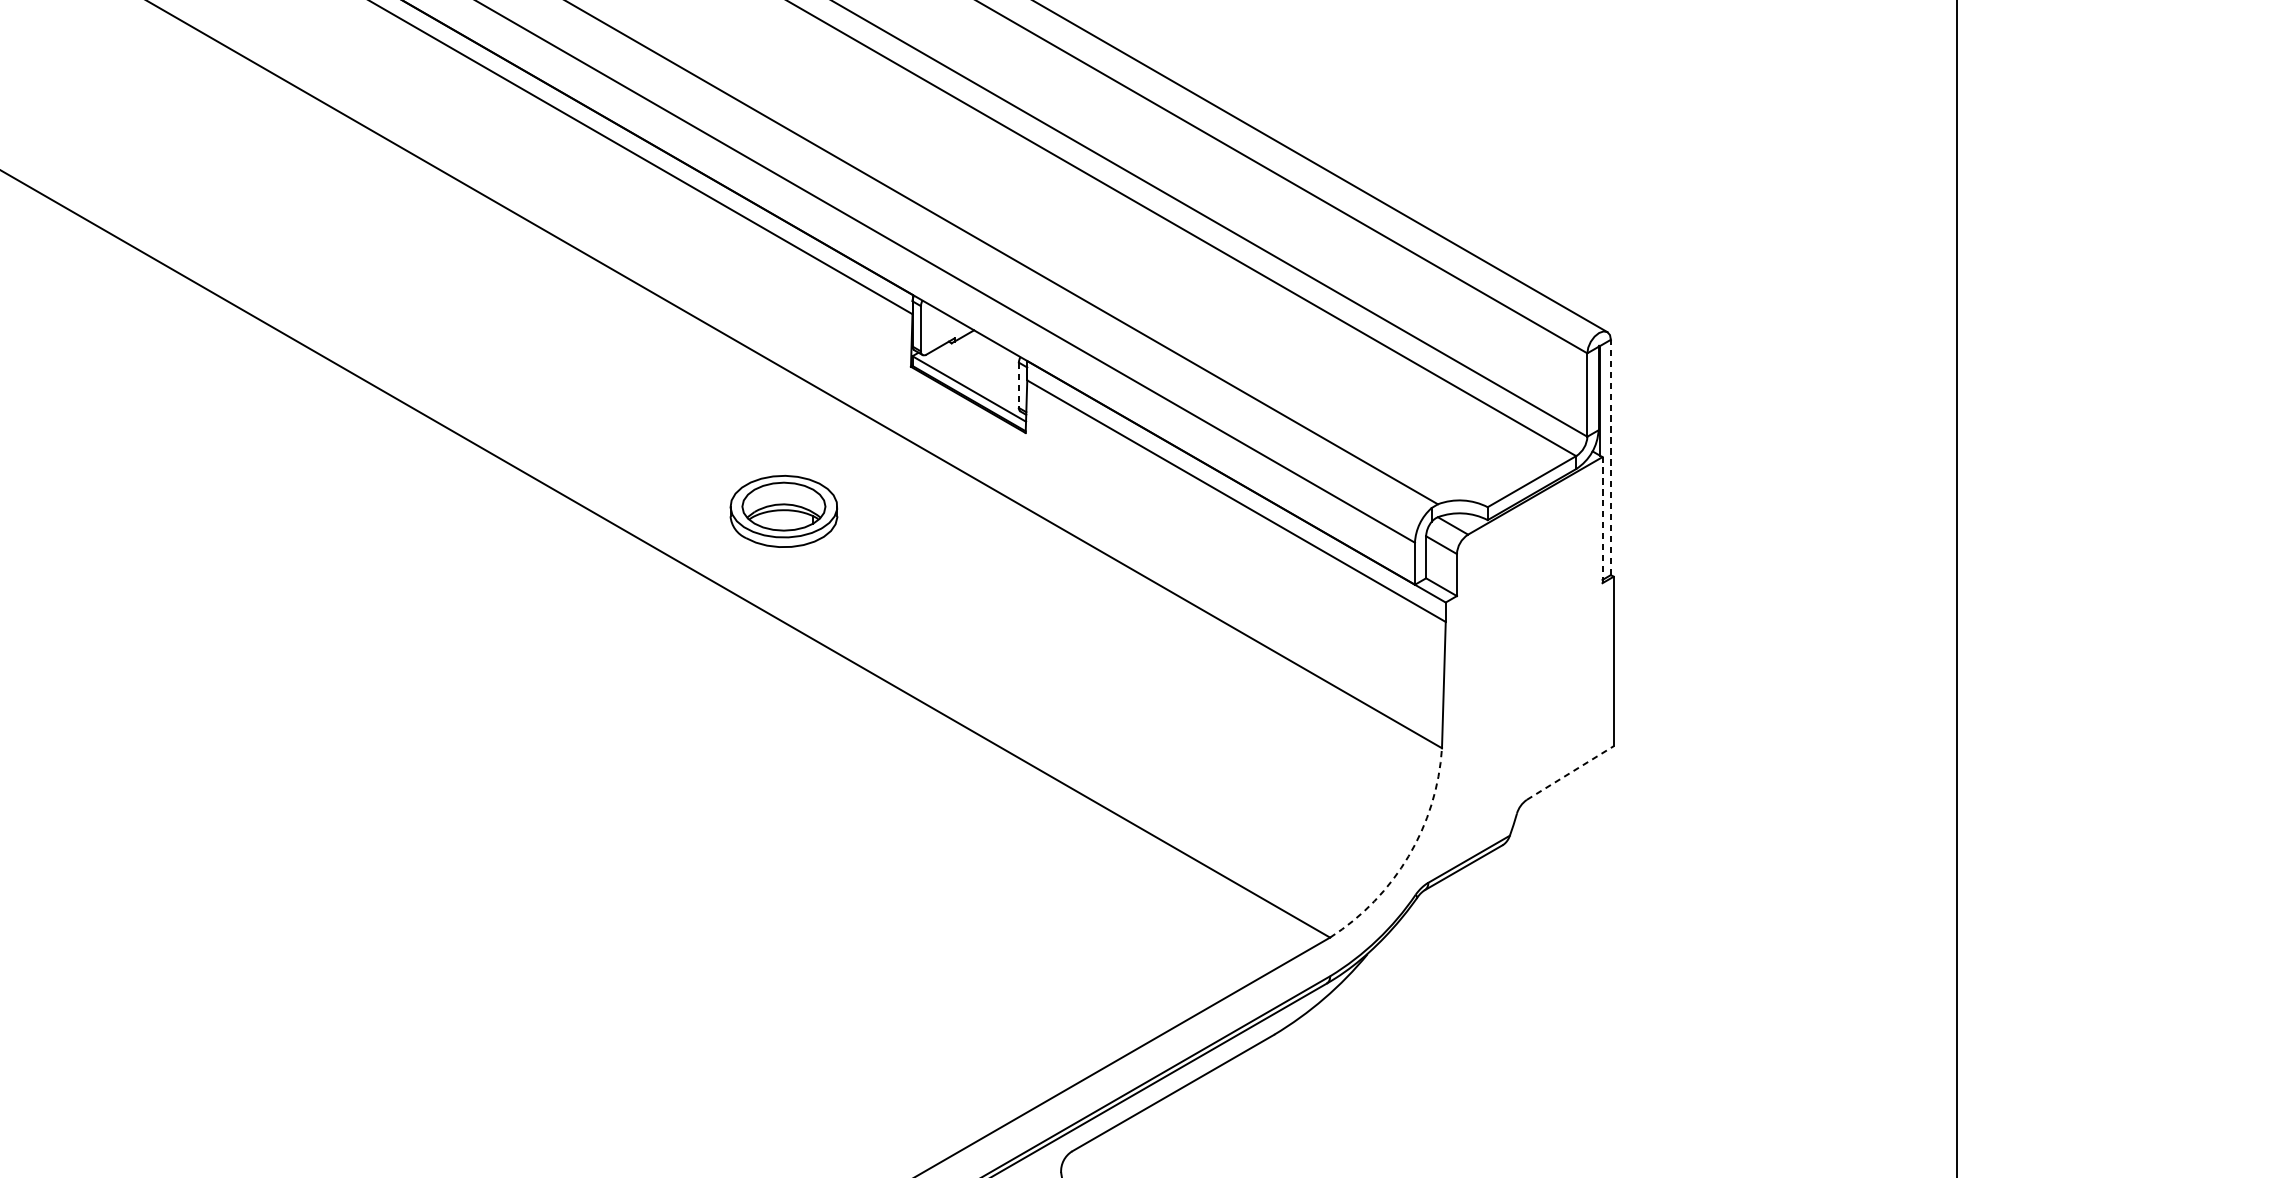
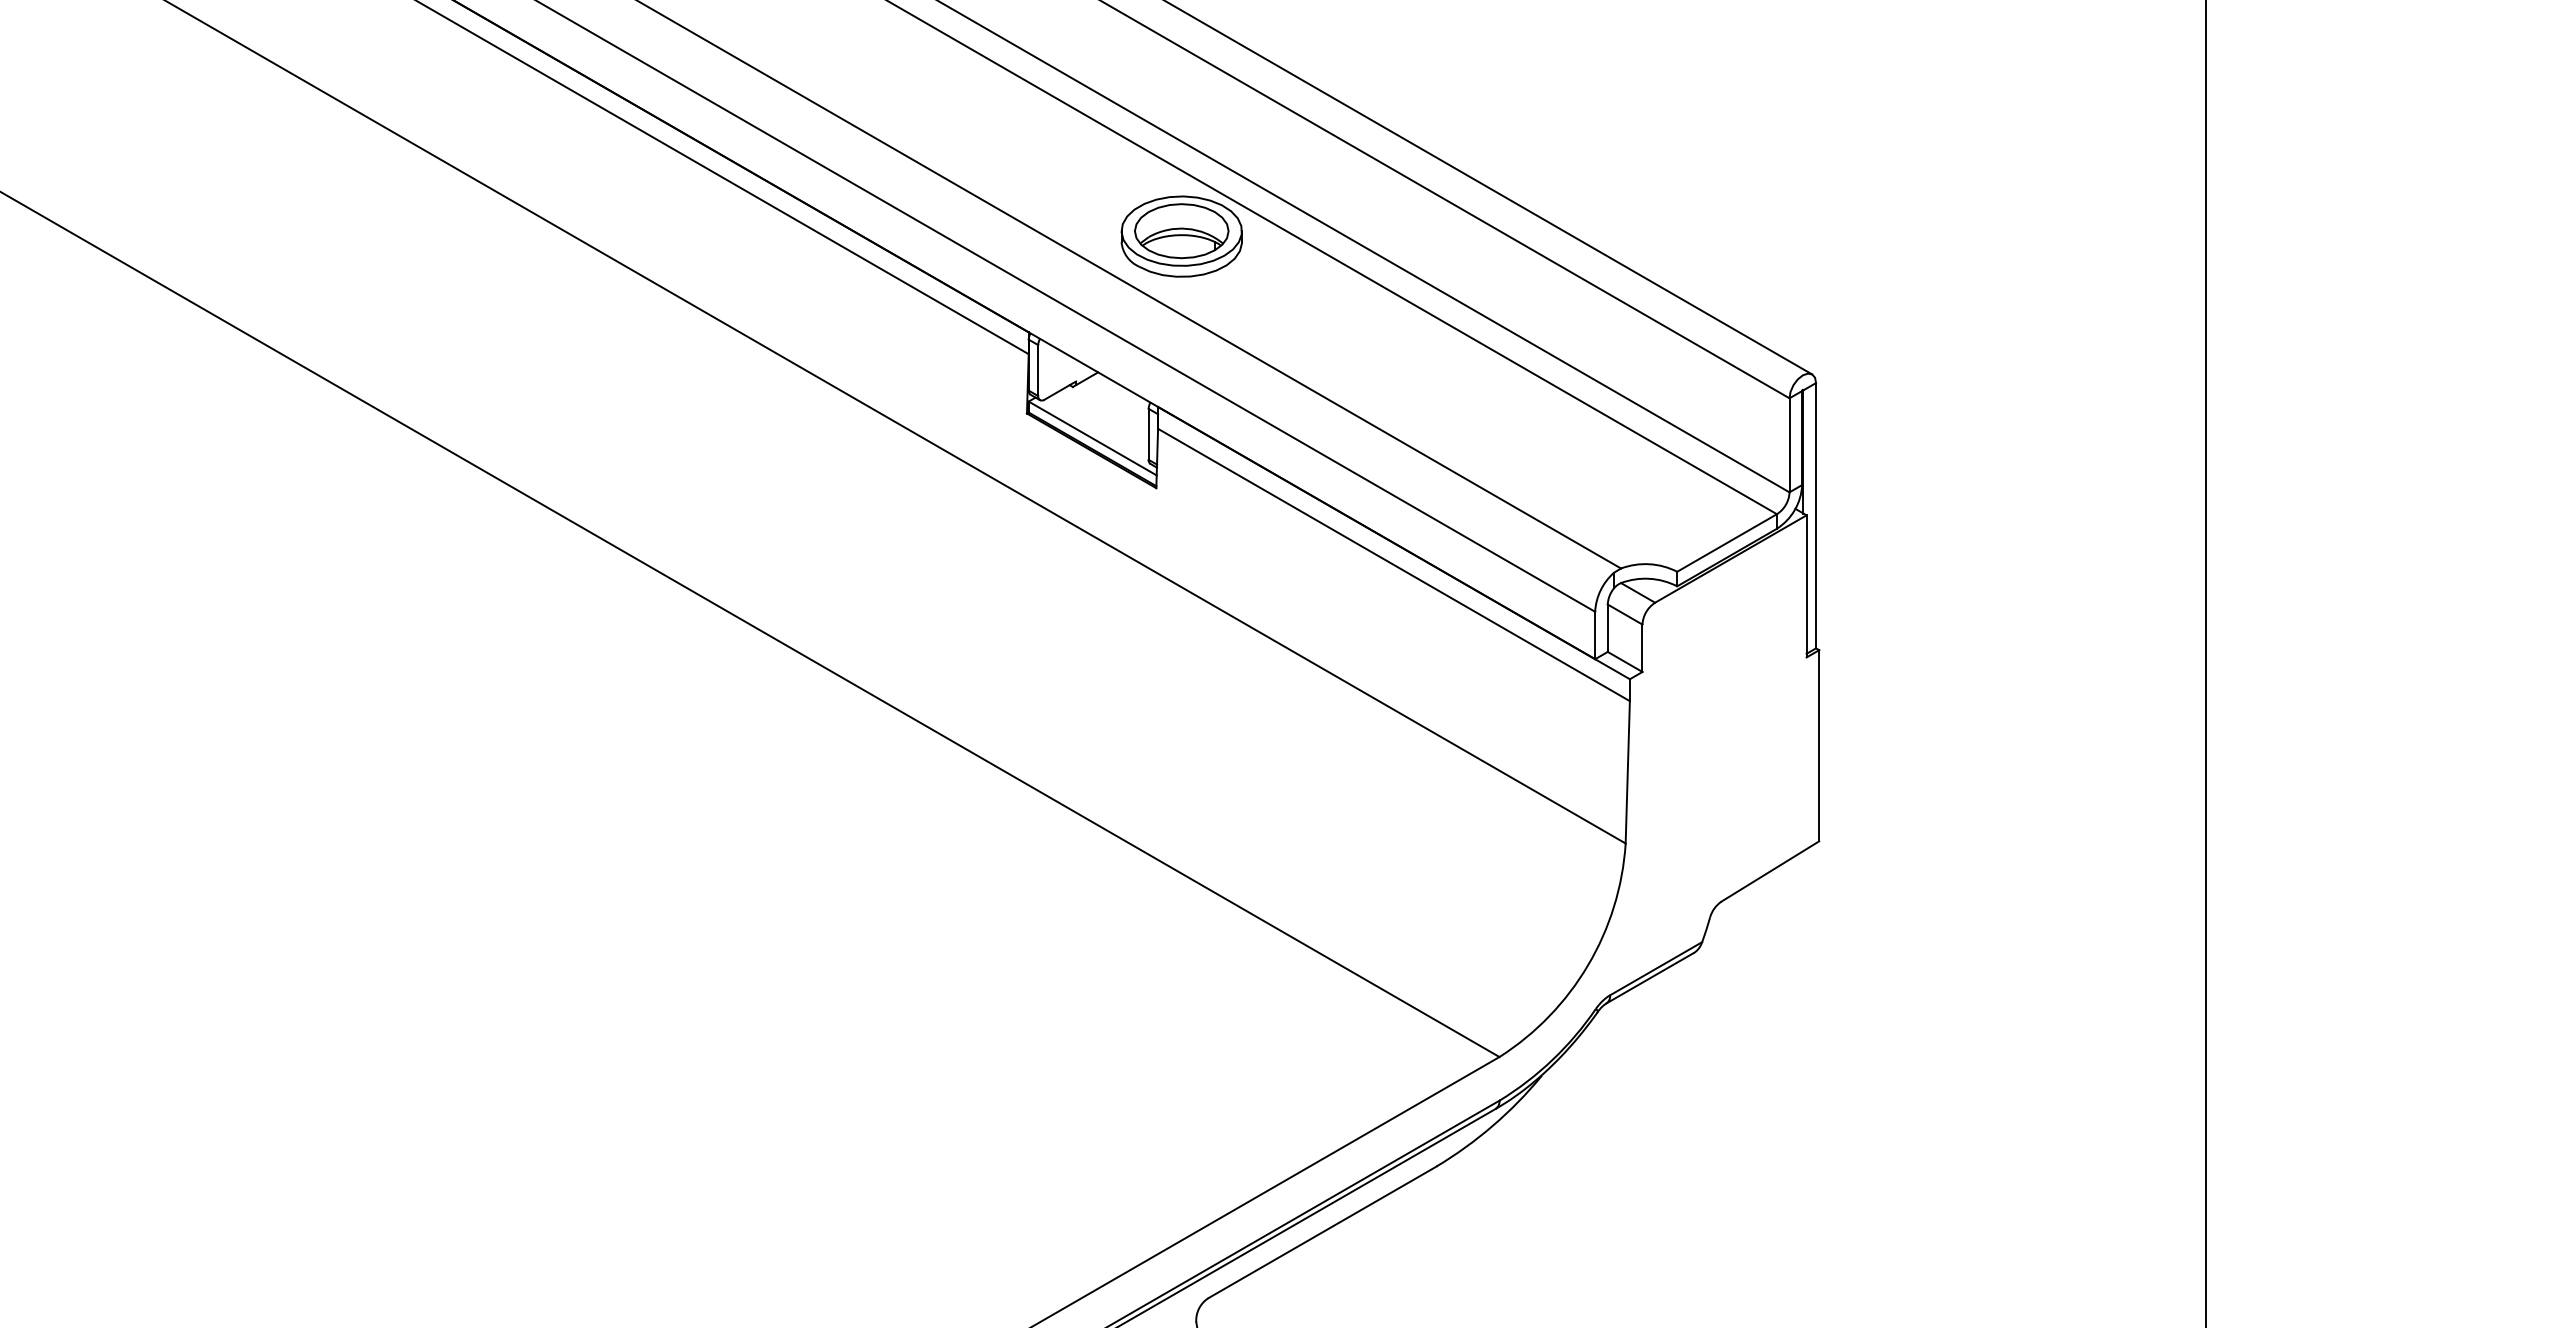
line: (1018, 385) -> (1148, 434), dashed -> solid
line: (1611, 457) -> (1816, 515), dashed -> solid
part: (783, 511) -> (1181, 236), moved
line: (1602, 519) -> (1806, 585), dashed -> solid
line: (1570, 773) -> (1770, 871), dashed -> solid
arc: (1409, 856) -> (1588, 965), dashed -> solid

